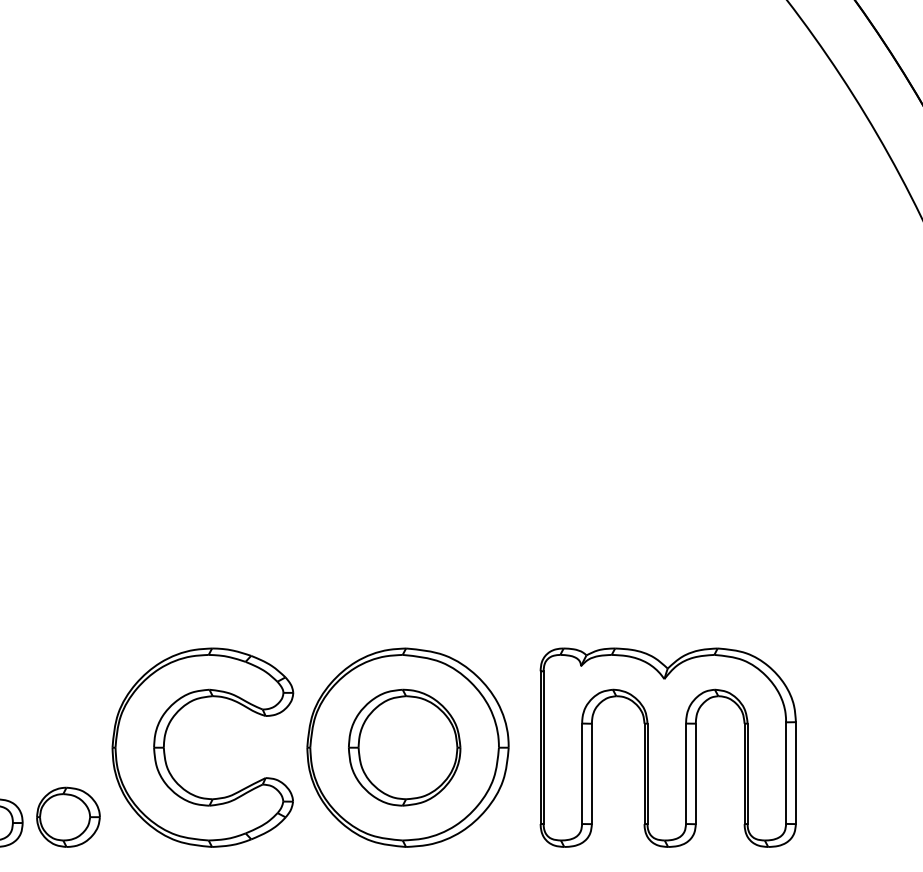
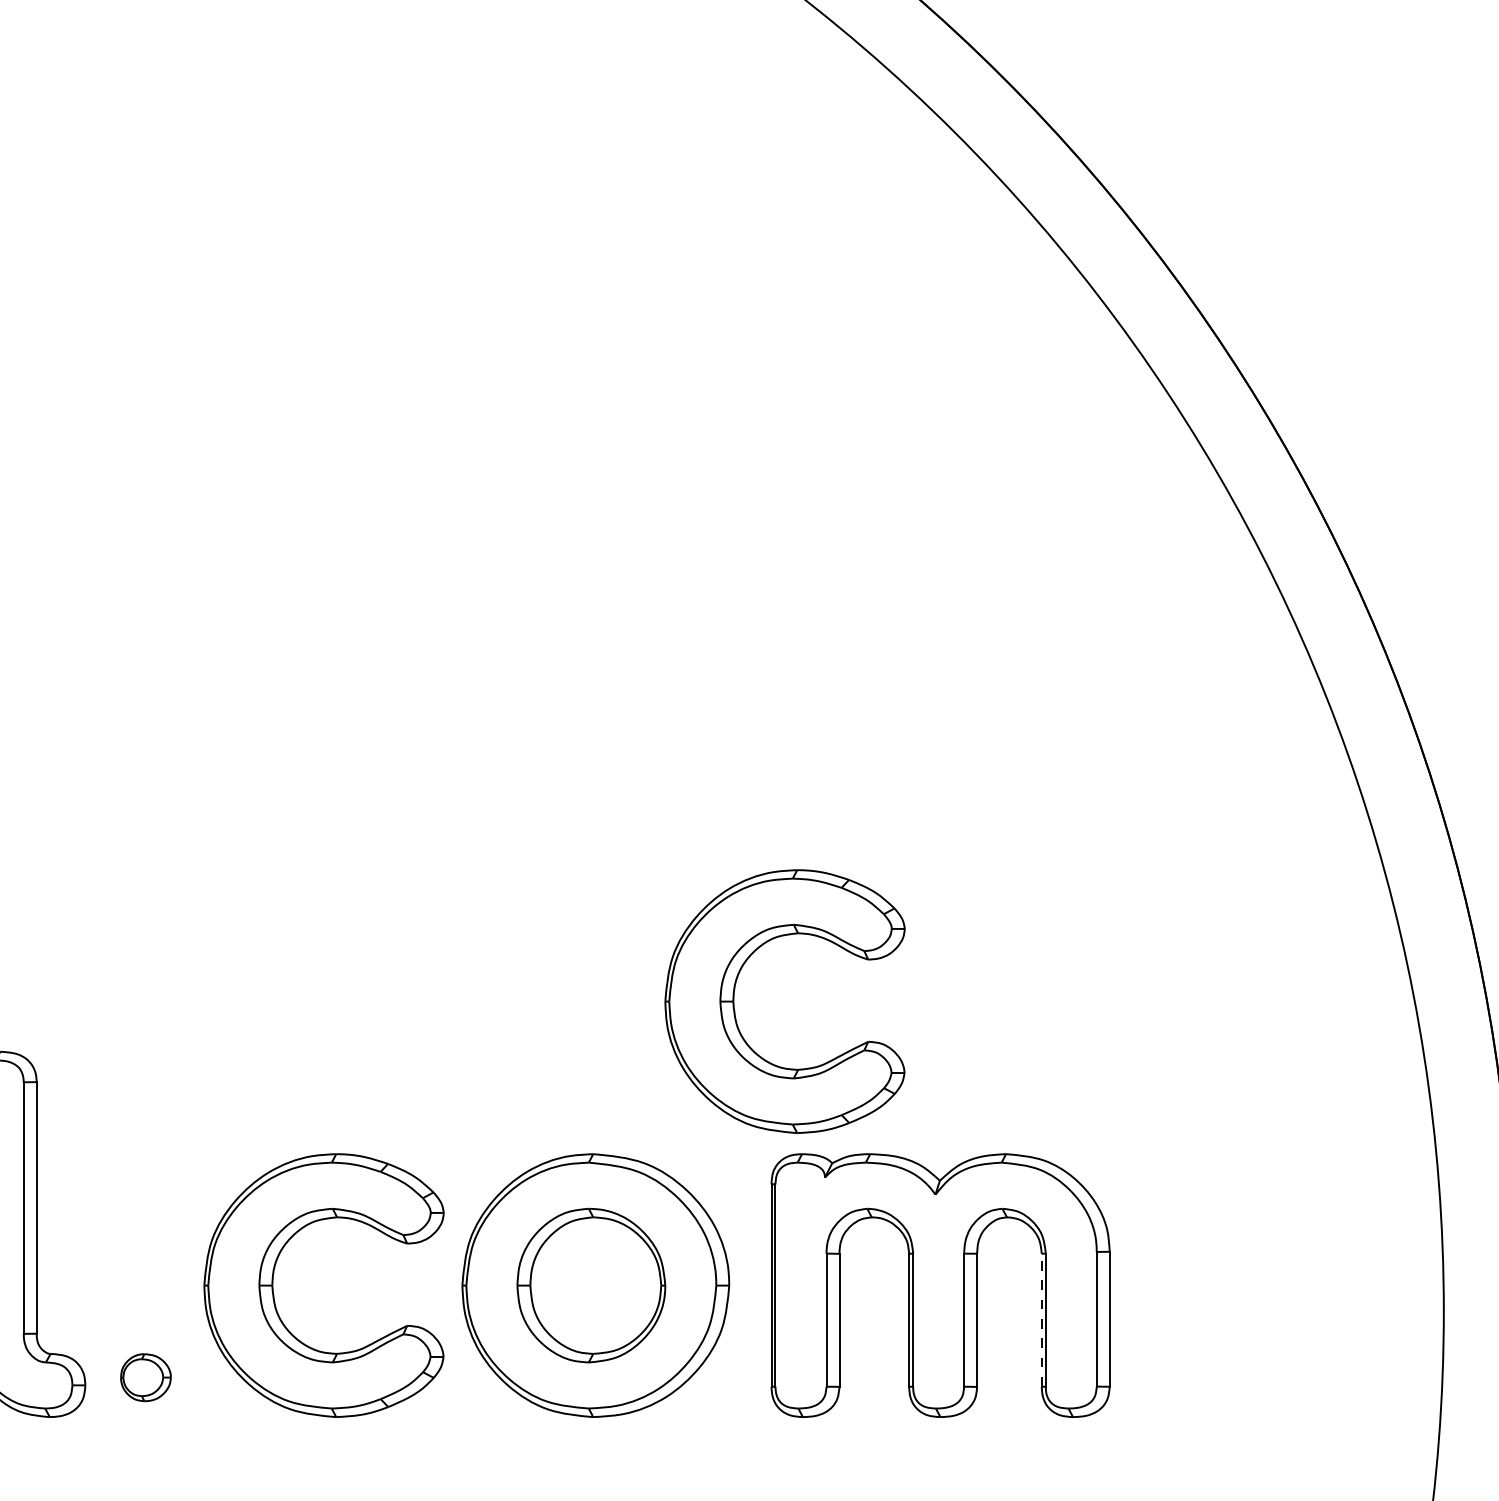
part: (513, 540) -> (735, 1010), added
line: (744, 773) -> (1041, 1319), solid -> dashed
part: (68, 817) -> (145, 1377), size x0.6

